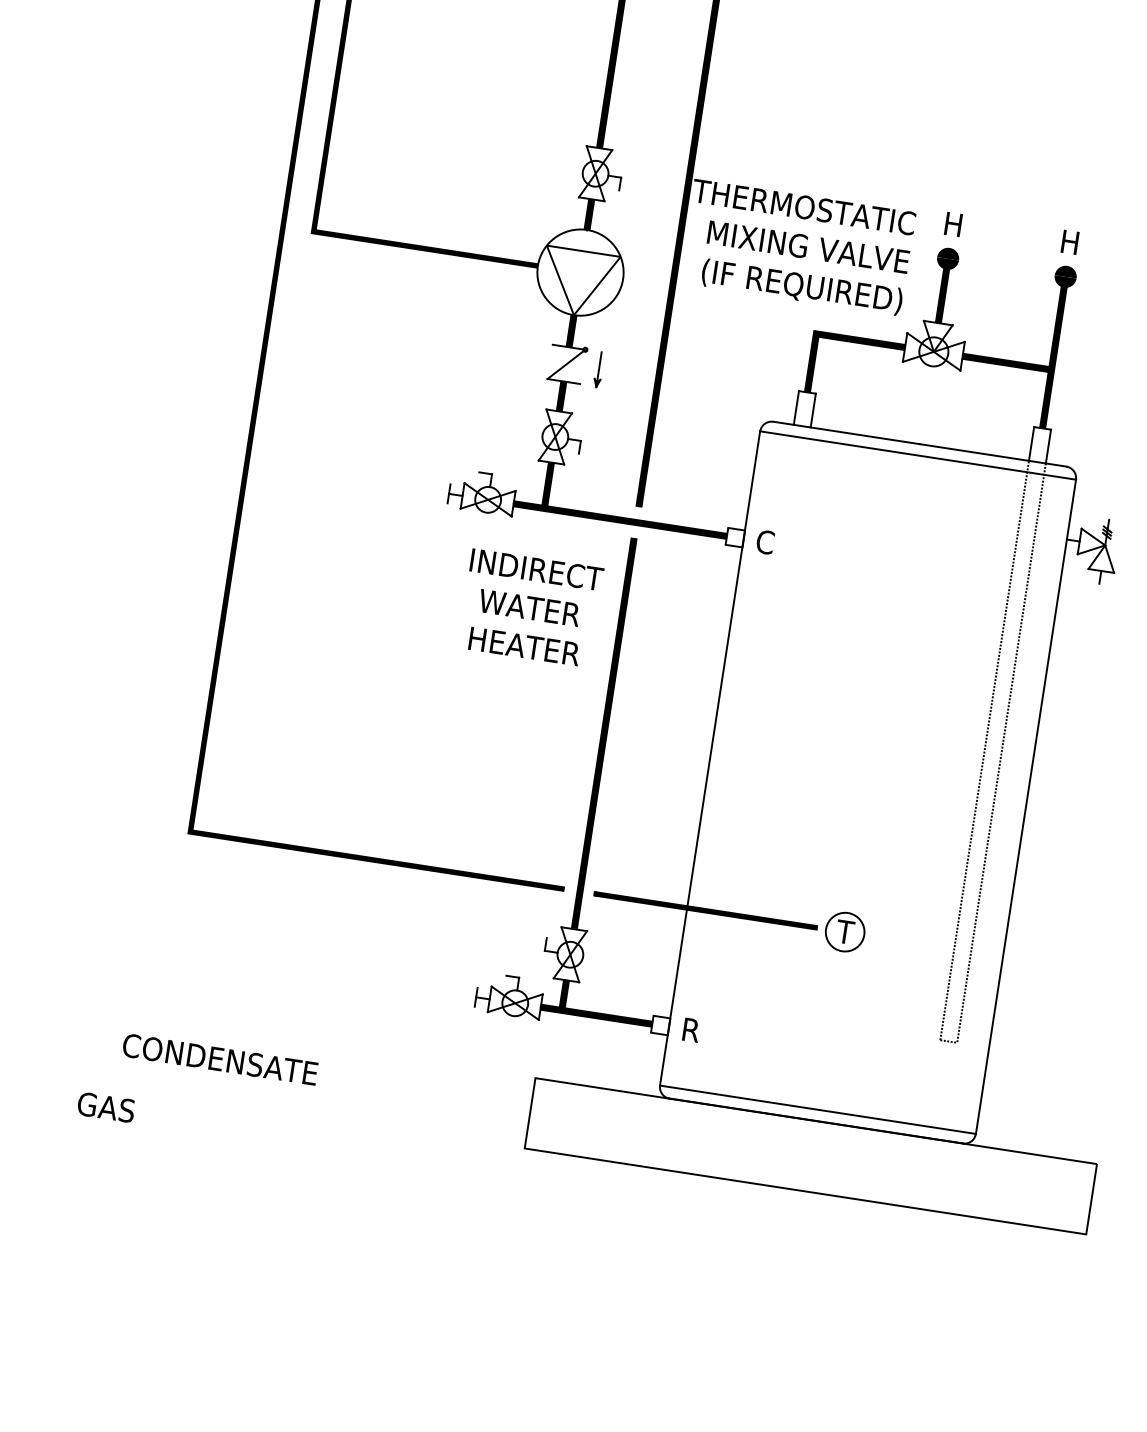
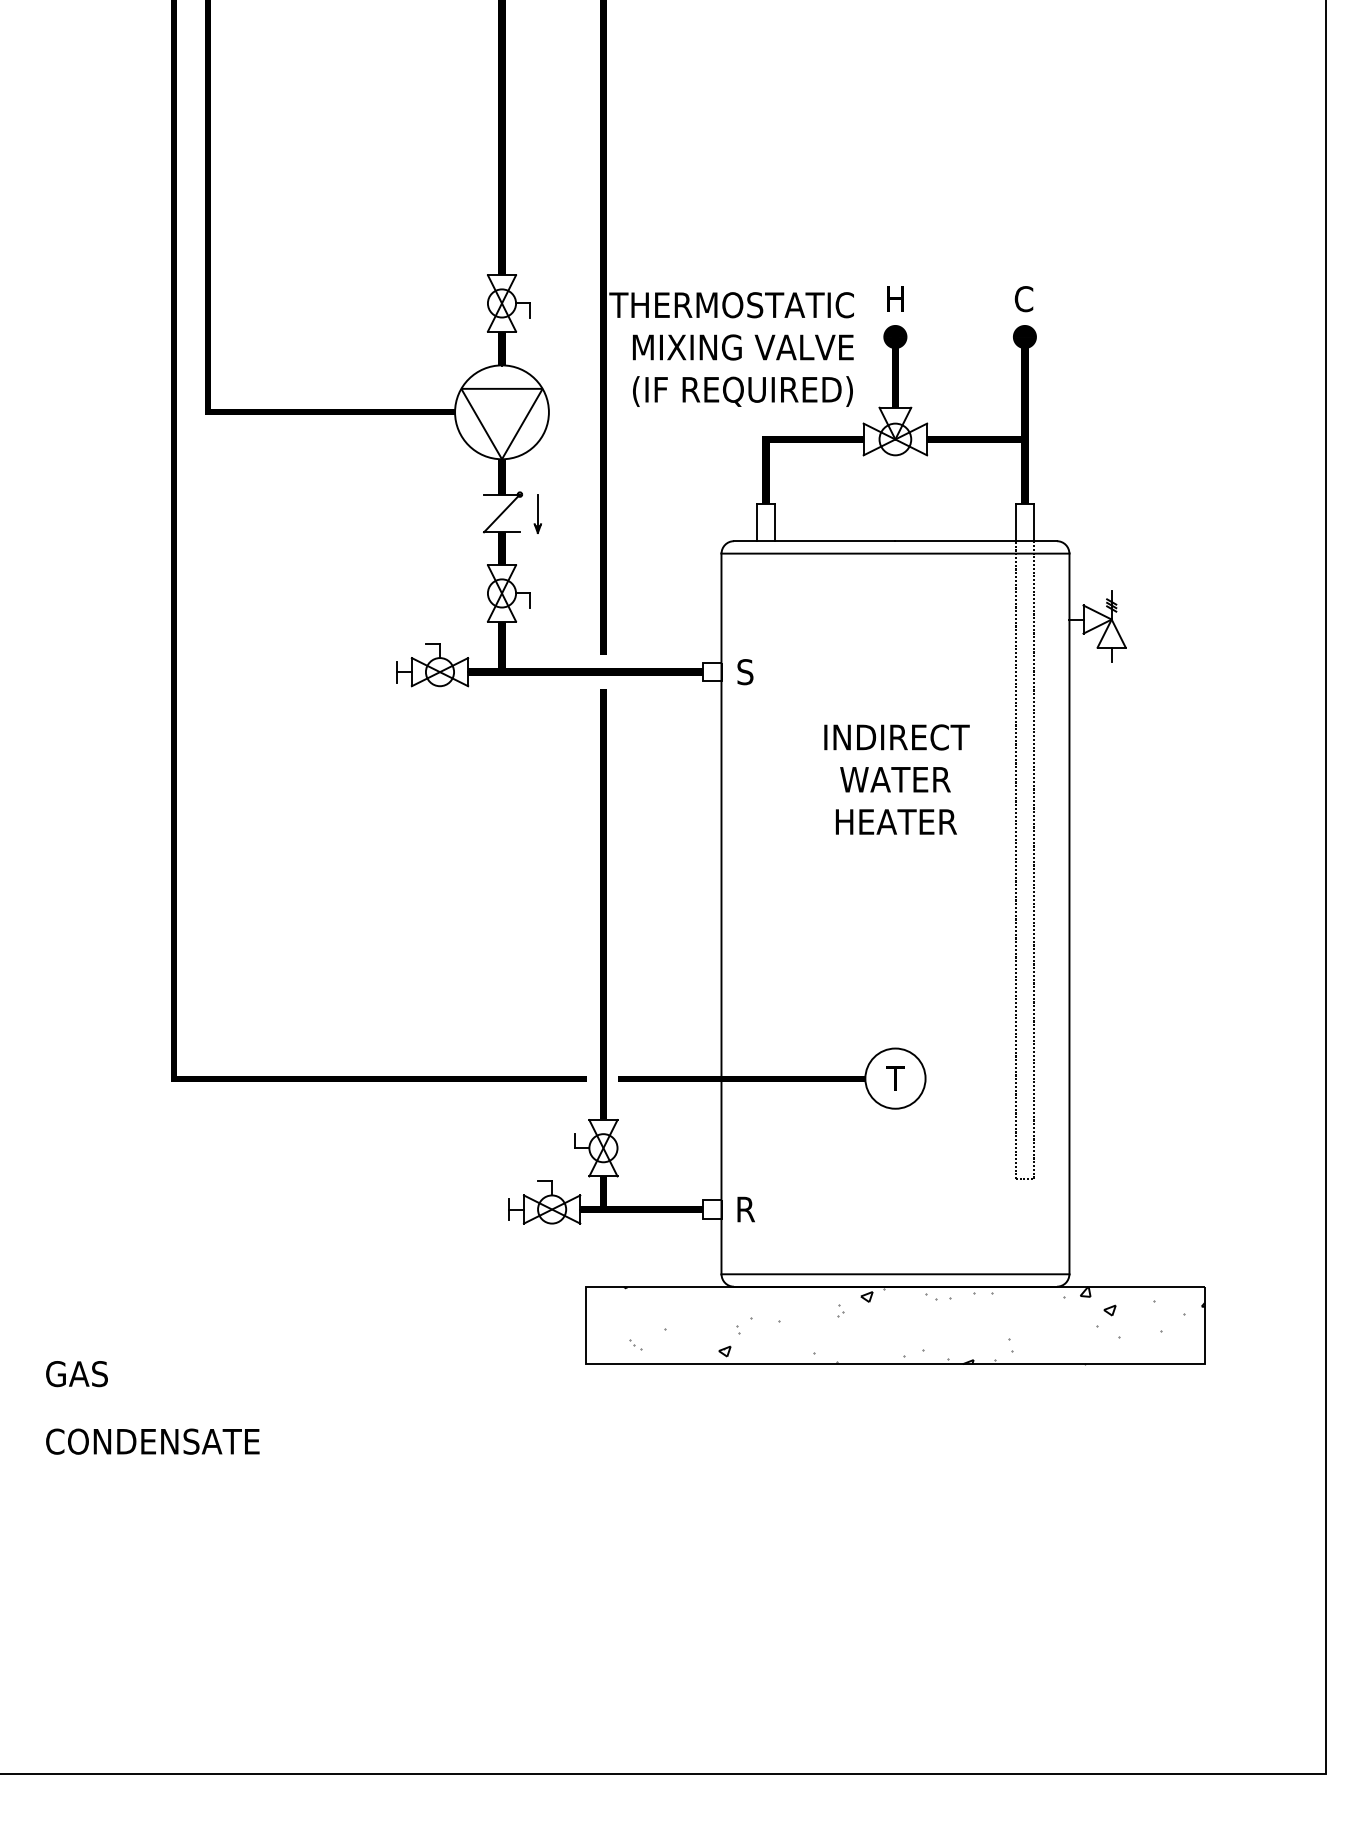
text: (1069, 242) -> (1023, 299), H -> C
text: (765, 542) -> (745, 672), C -> S
text: (530, 607) -> (896, 779), moved
circle: (845, 932) -> (895, 1078), size x1.43
text: (219, 1059) -> (152, 1441), moved
text: (105, 1107) -> (76, 1374), moved
hatch: (827, 1158) -> (913, 1325), added

